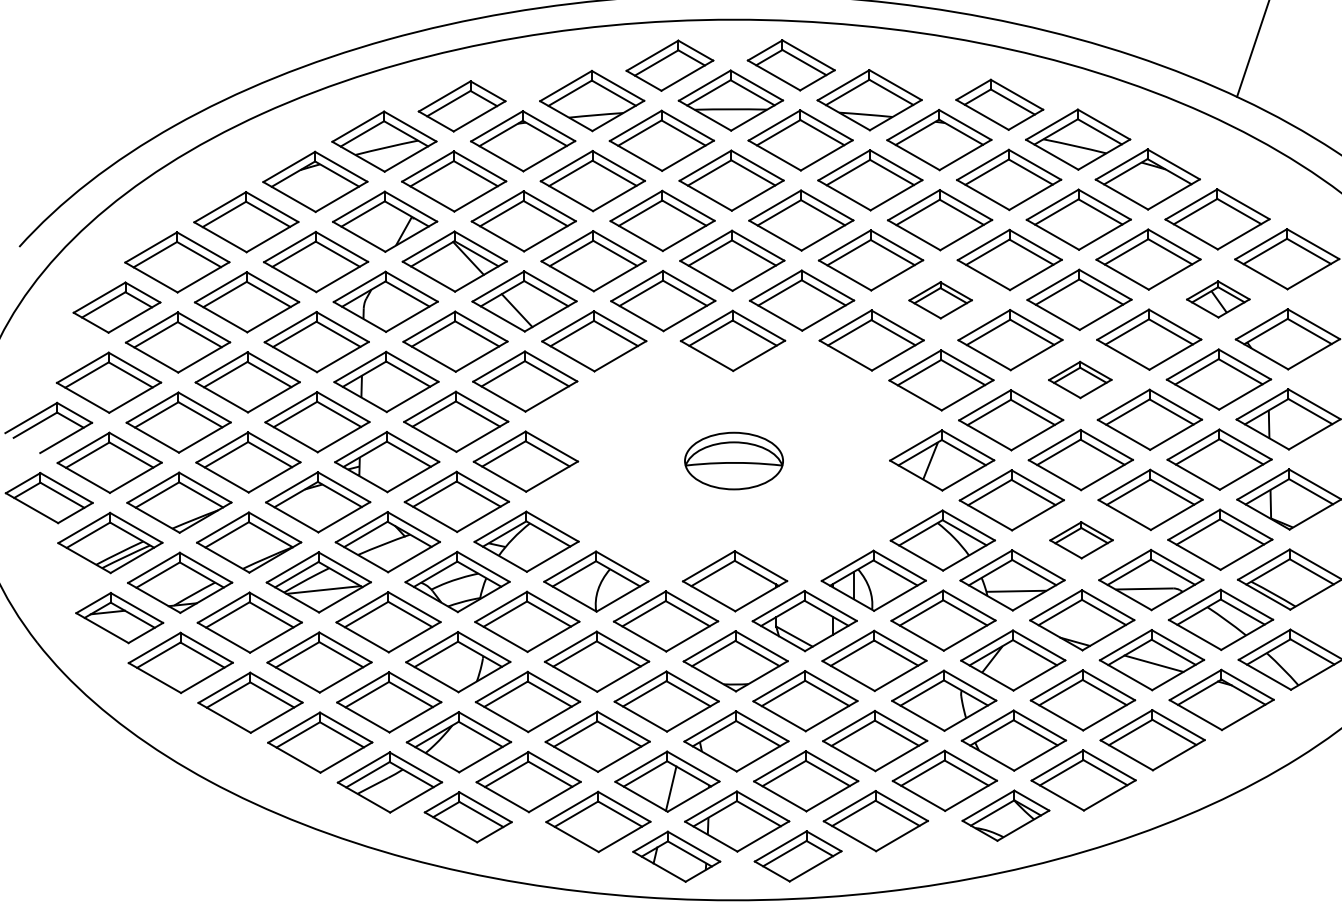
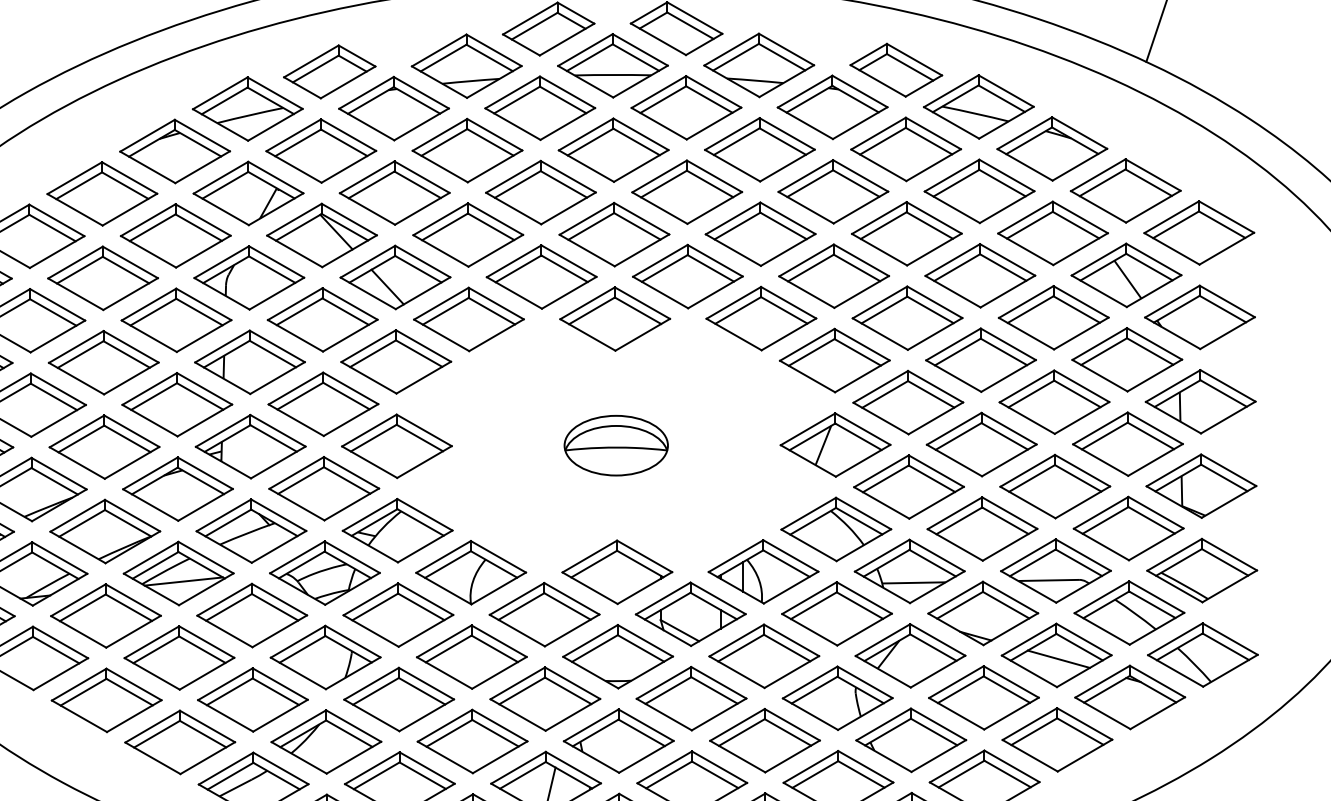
part: (1218, 299) -> (1126, 275), size x1.67
part: (940, 300) -> (833, 276), size x1.67
part: (1080, 379) -> (981, 359), size x1.67
part: (1081, 540) -> (982, 529), size x1.67

